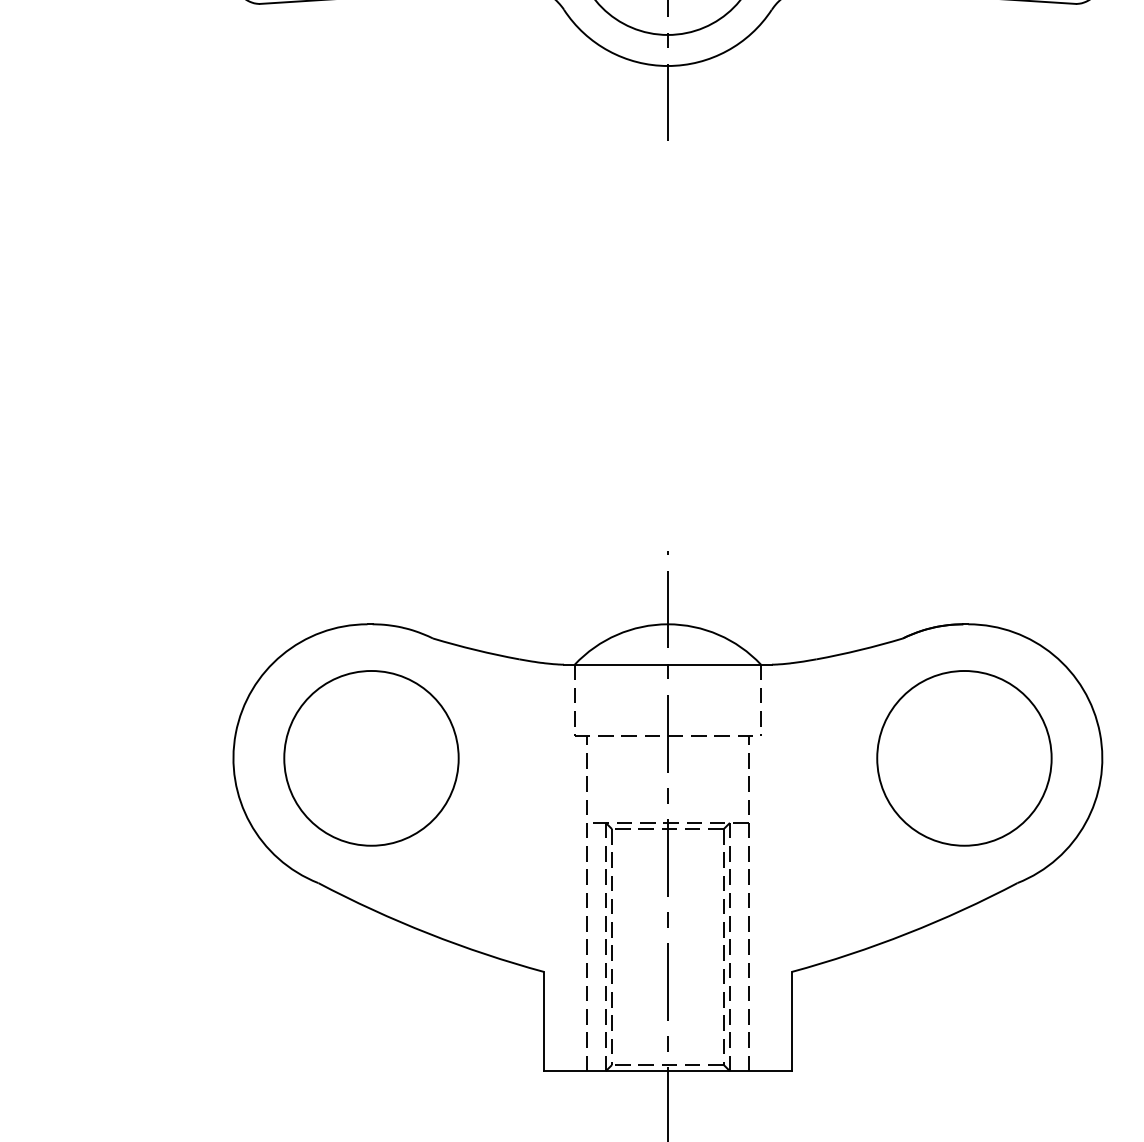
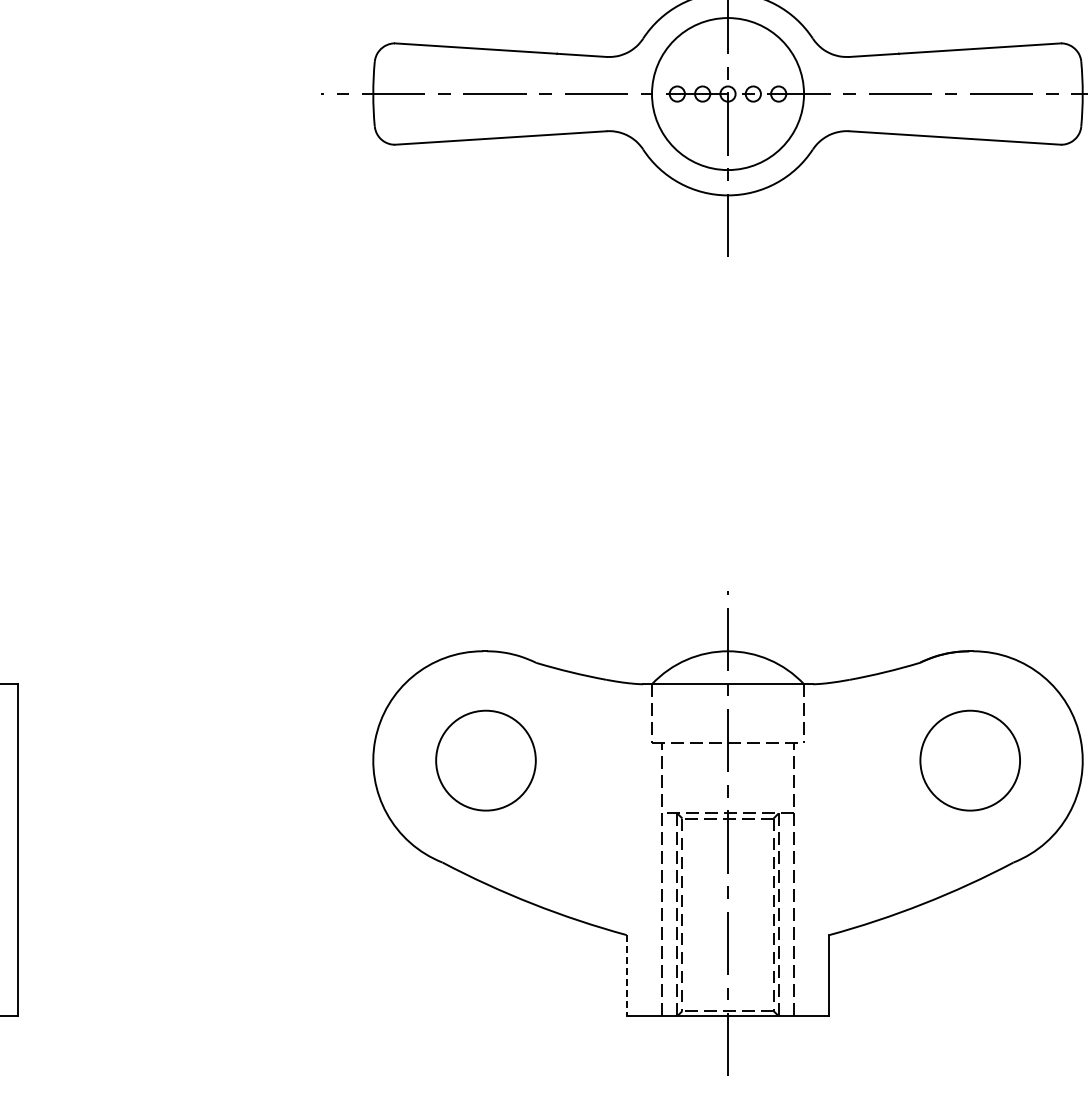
part: (370, 758) -> (485, 760), size x0.7
part: (964, 758) -> (970, 760), size x0.7
line: (543, 1021) -> (626, 975), solid -> dashed

